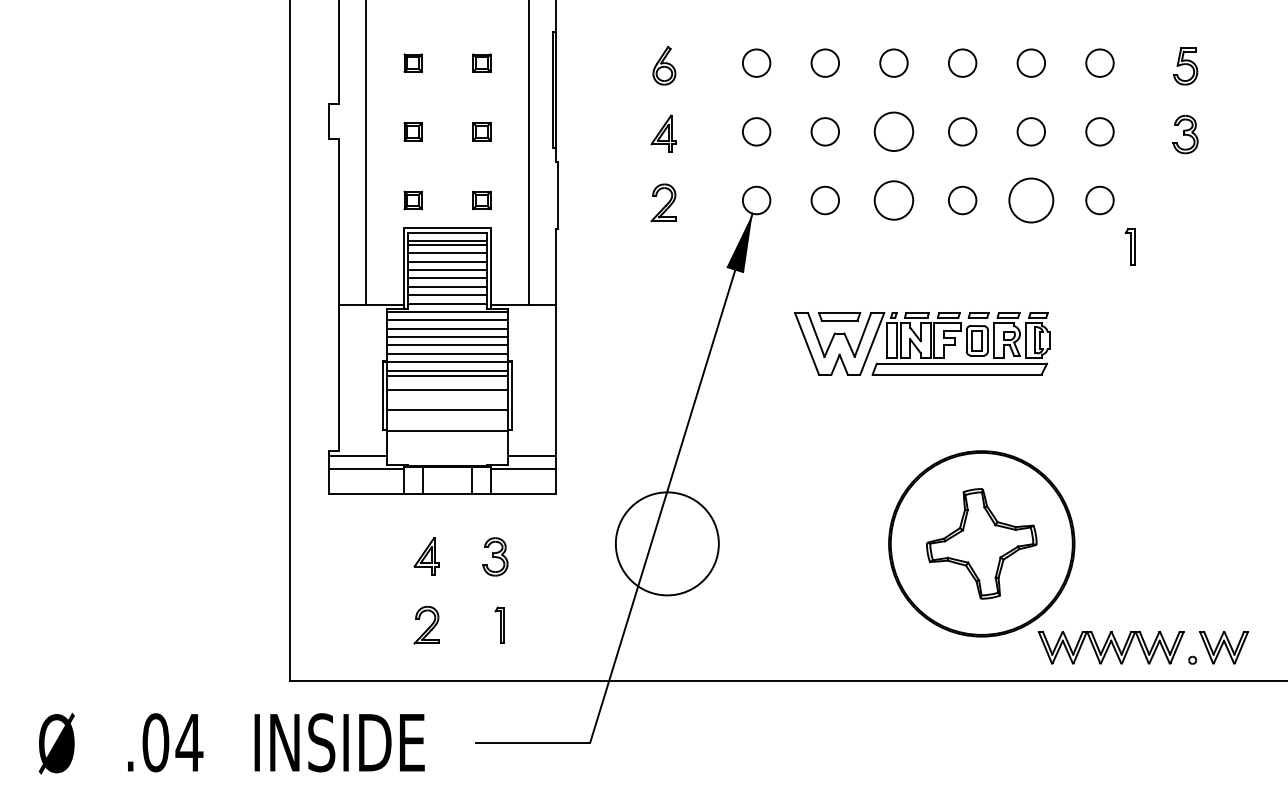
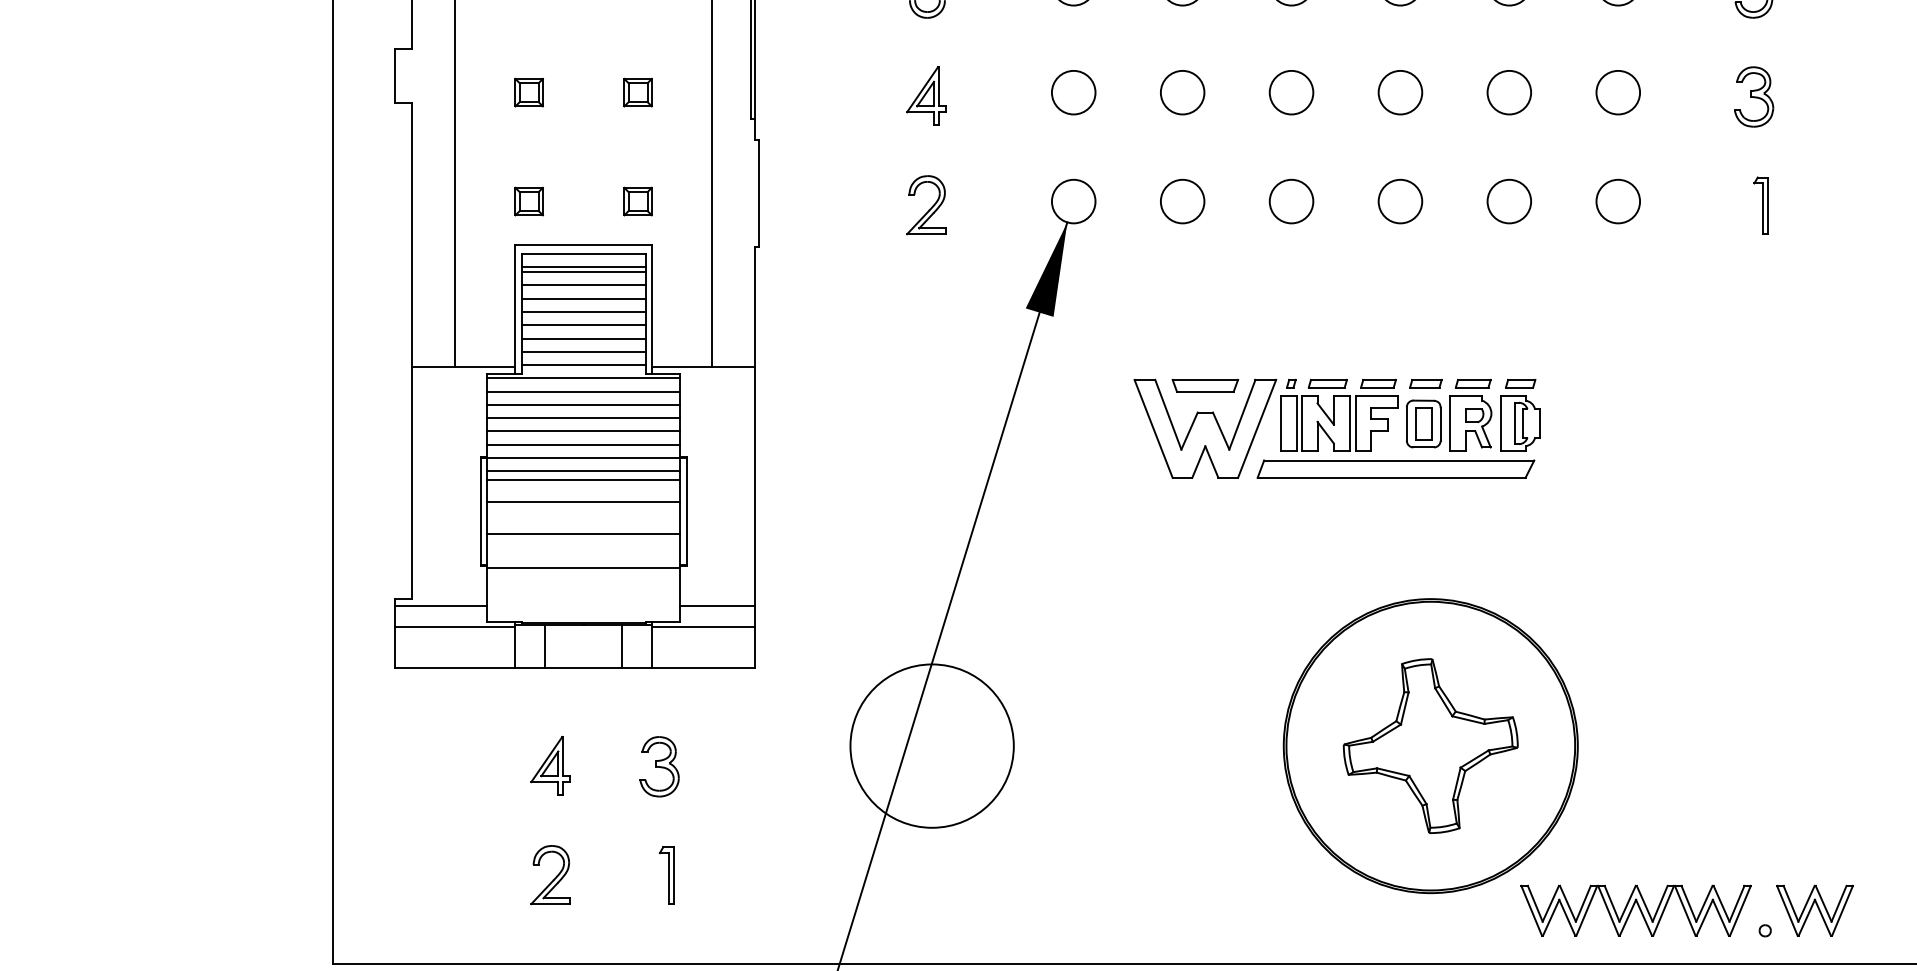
circle: (893, 131) -> (1290, 92), size x0.71
circle: (893, 200) -> (1290, 201), size x0.71
circle: (1031, 200) -> (1509, 201), size x0.62
part: (1129, 246) -> (1760, 204), moved

